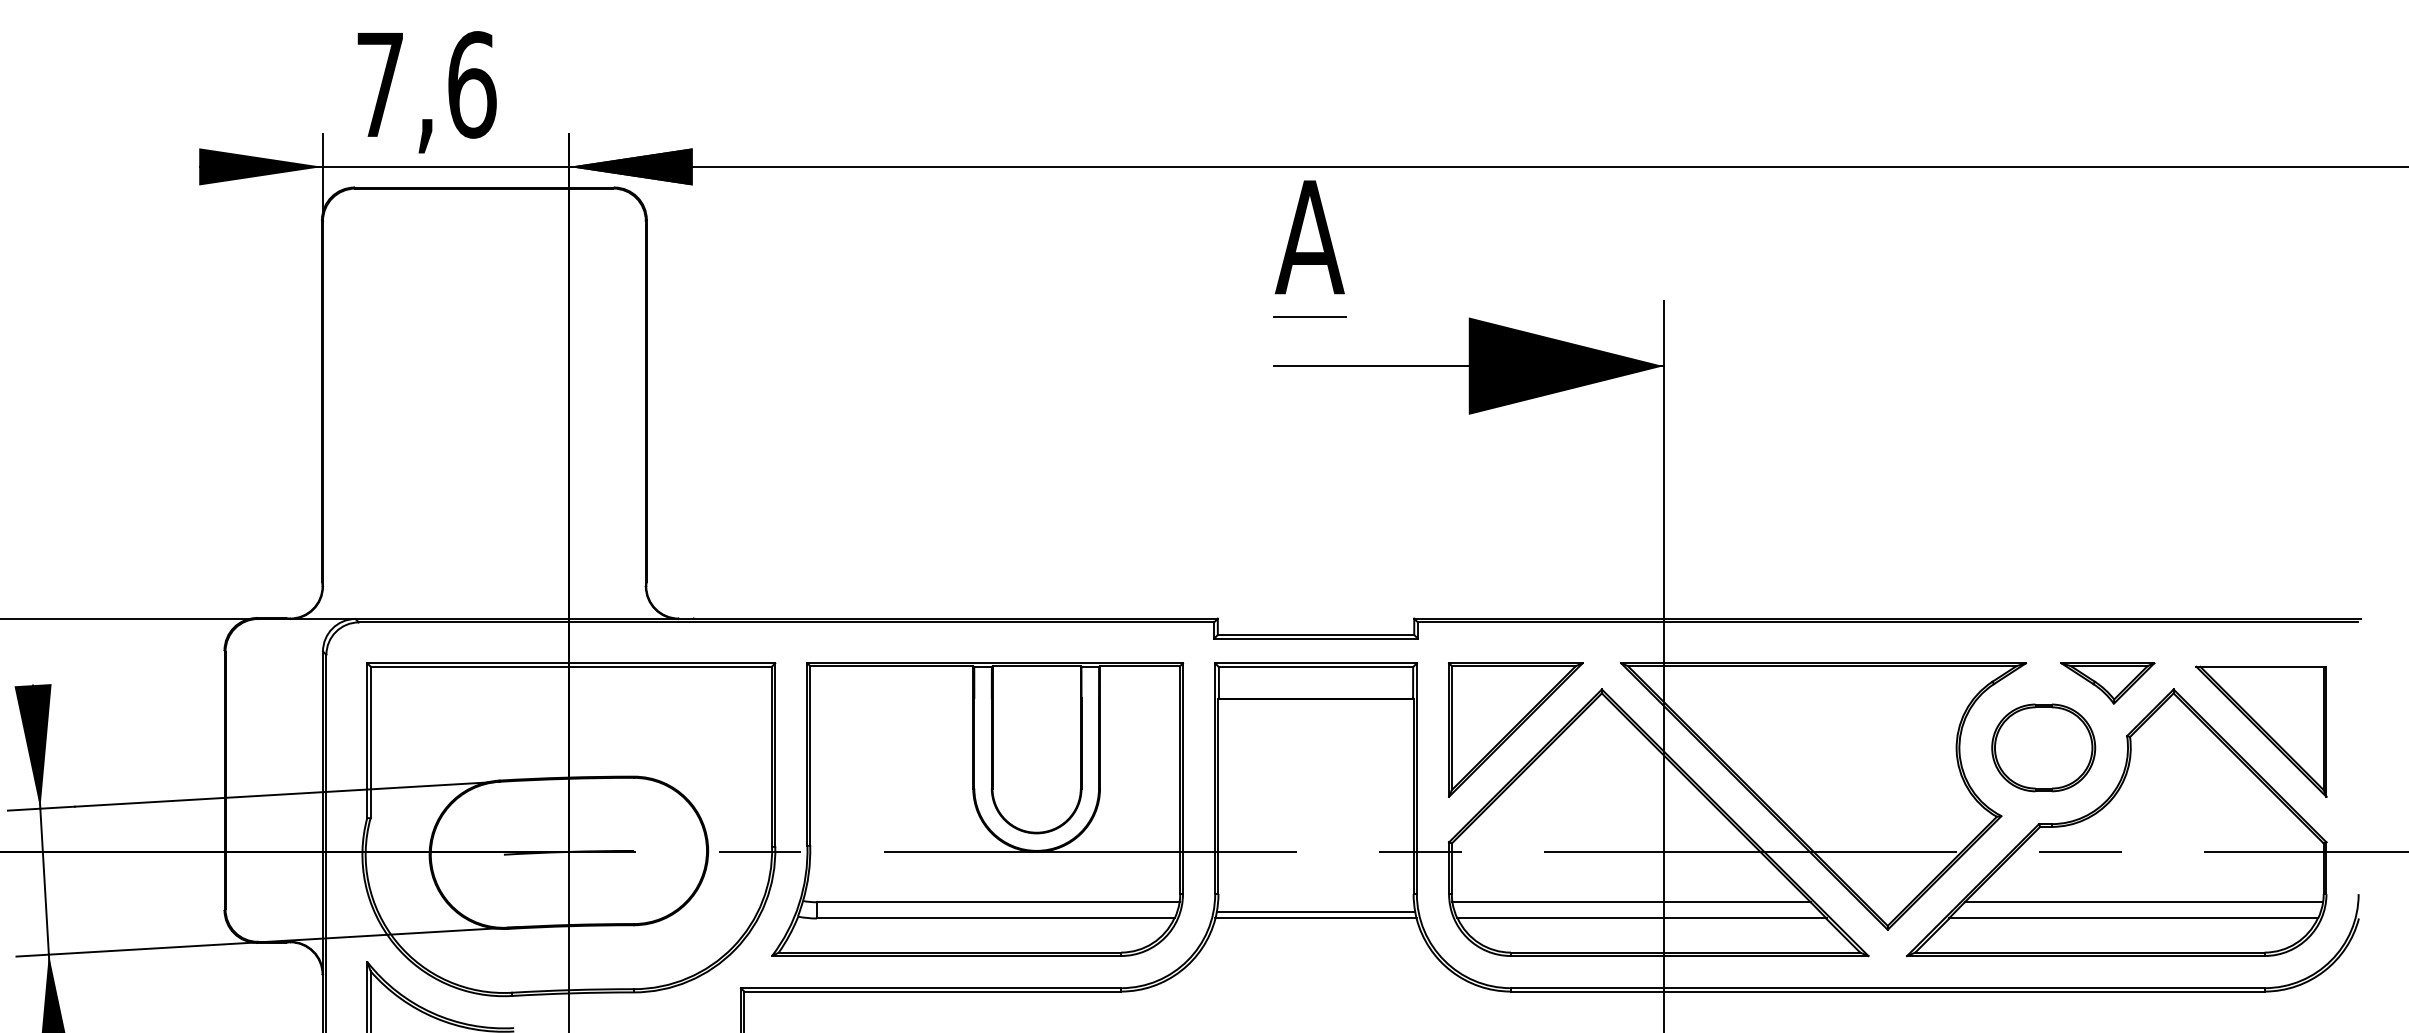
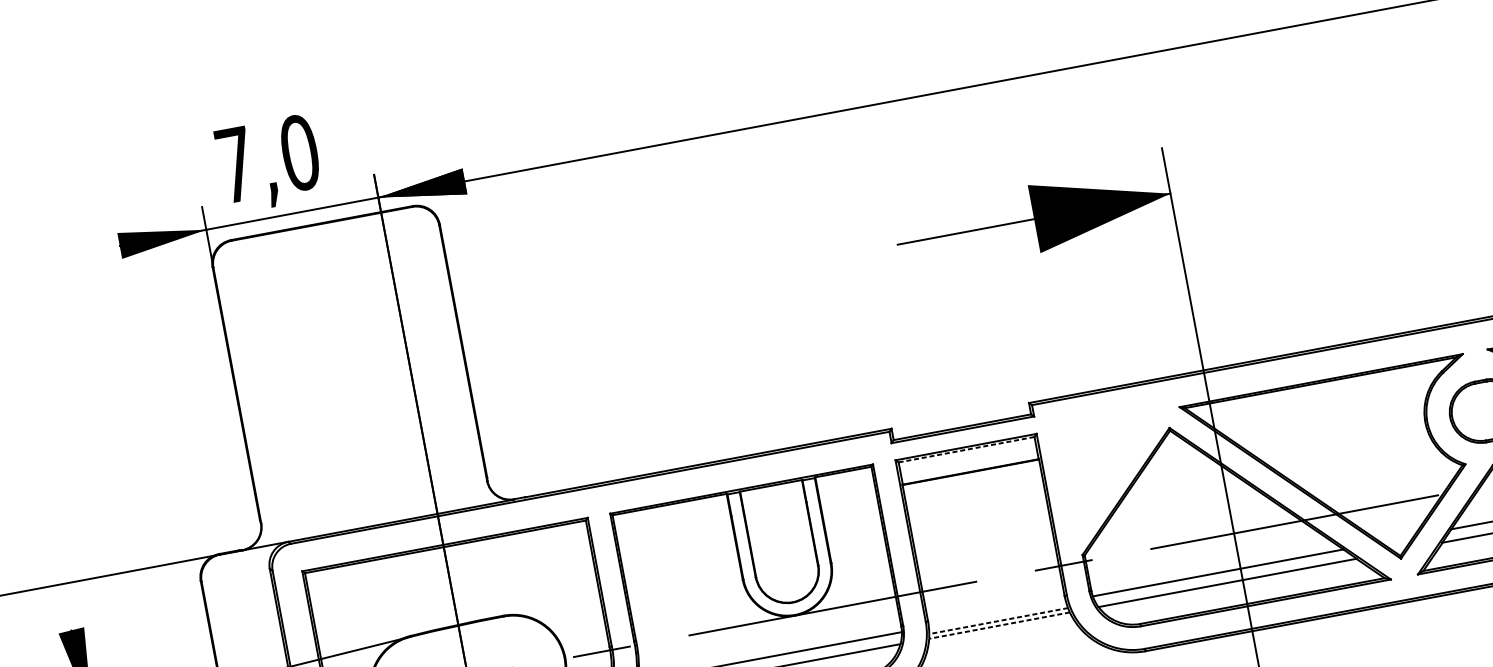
text: (472, 84) -> (300, 152), 7,6 -> 7,0
part: (1309, 248) -> (907, 157), removed
line: (1316, 667) -> (966, 449), solid -> dashed
part: (1515, 729) -> (1114, 467), removed
line: (1315, 912) -> (998, 621), solid -> dashed
line: (1316, 918) -> (999, 625), solid -> dashed

